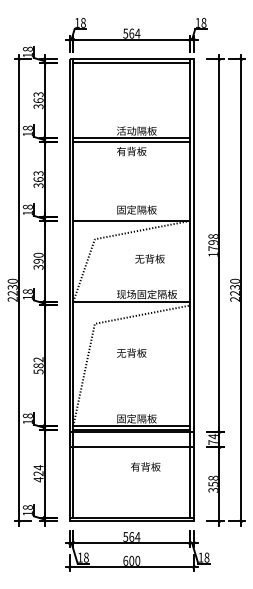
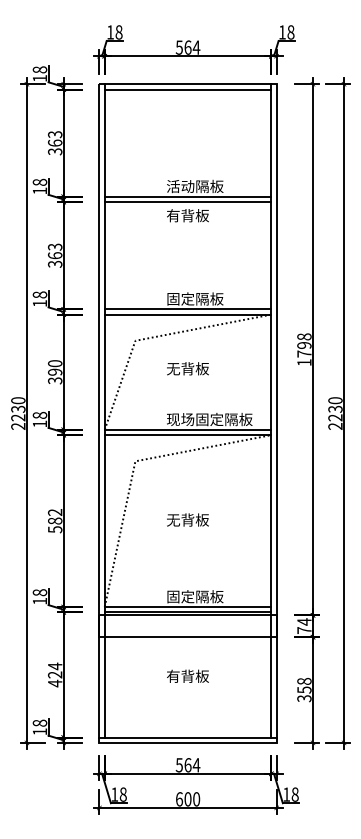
line: (131, 217) -> (187, 309), added
text: (149, 258) -> (187, 368), moved
line: (131, 305) -> (187, 435), added
text: (131, 352) -> (187, 519), moved
text: (145, 466) -> (187, 675), moved

